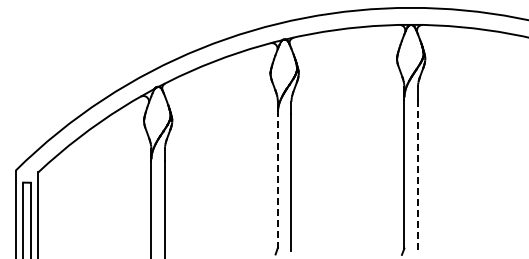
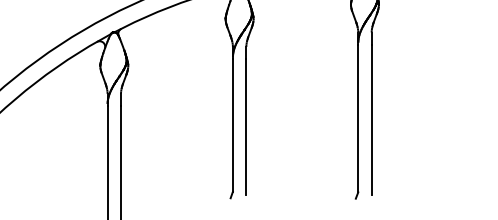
line: (417, 175) -> (371, 120), dashed -> solid
line: (277, 180) -> (232, 125), dashed -> solid

